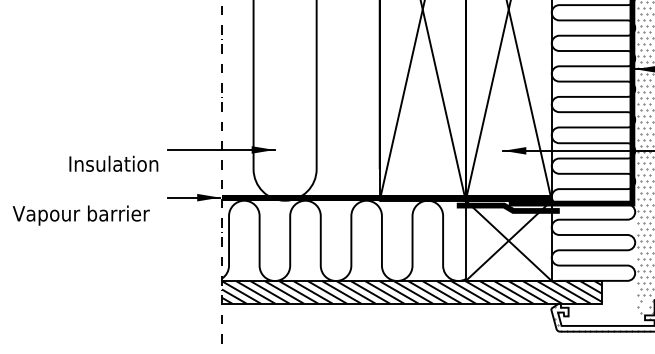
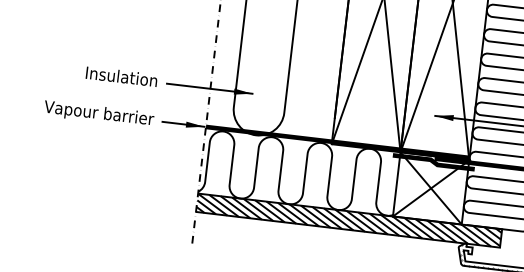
text: (113, 163) -> (121, 76), moved
text: (80, 215) -> (98, 114), moved

